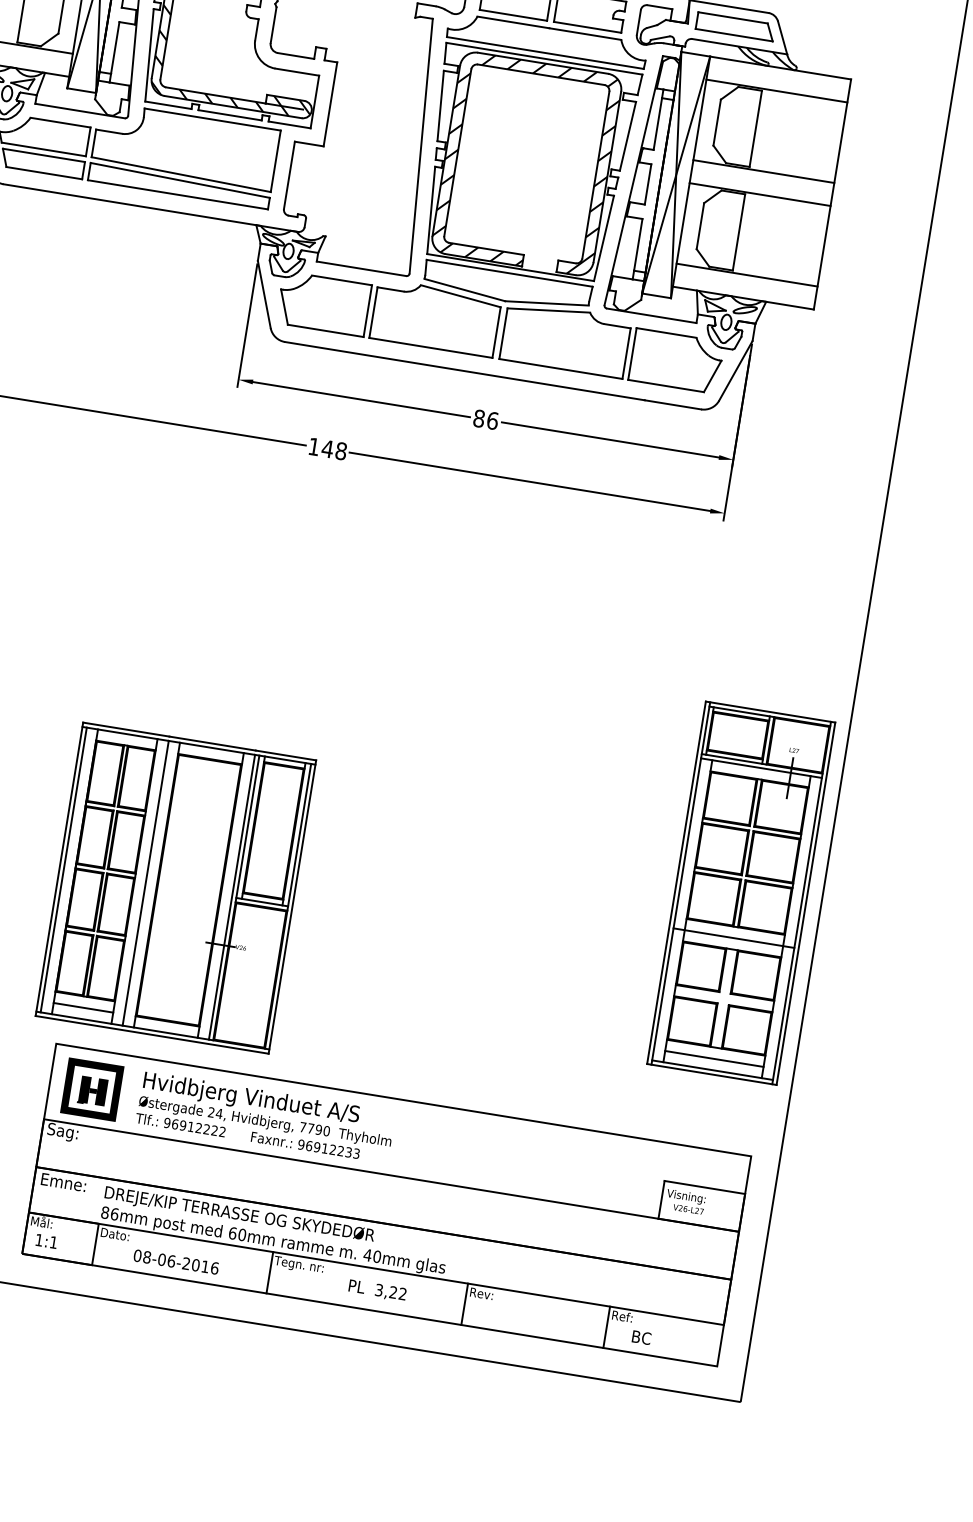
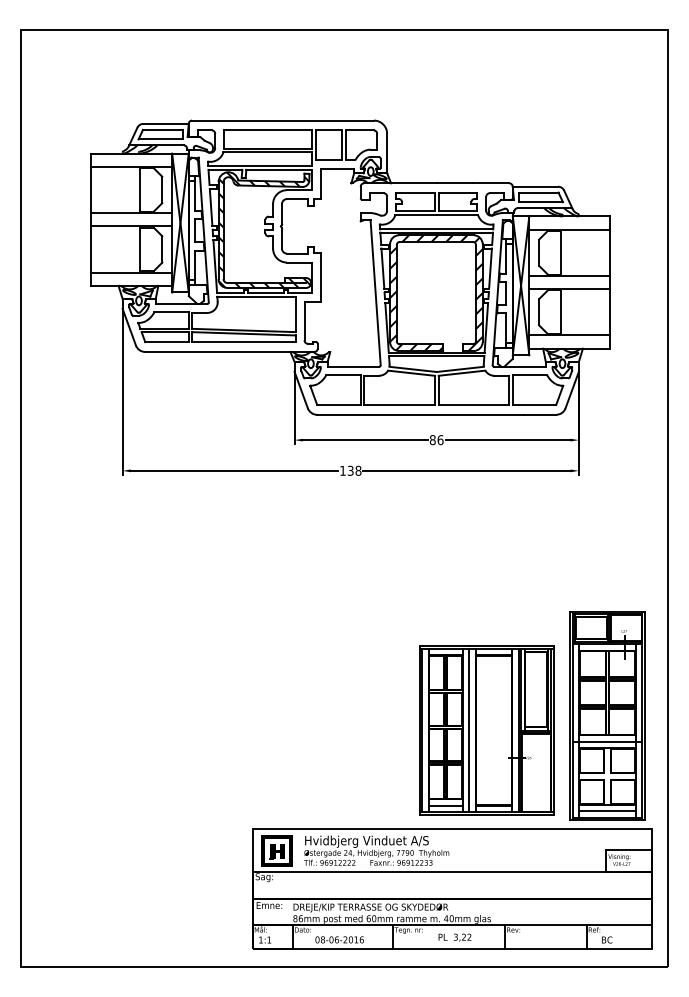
text: (327, 448) -> (350, 470), 148 -> 138
part: (175, 888) -> (486, 730), moved
part: (741, 892) -> (607, 715), moved

